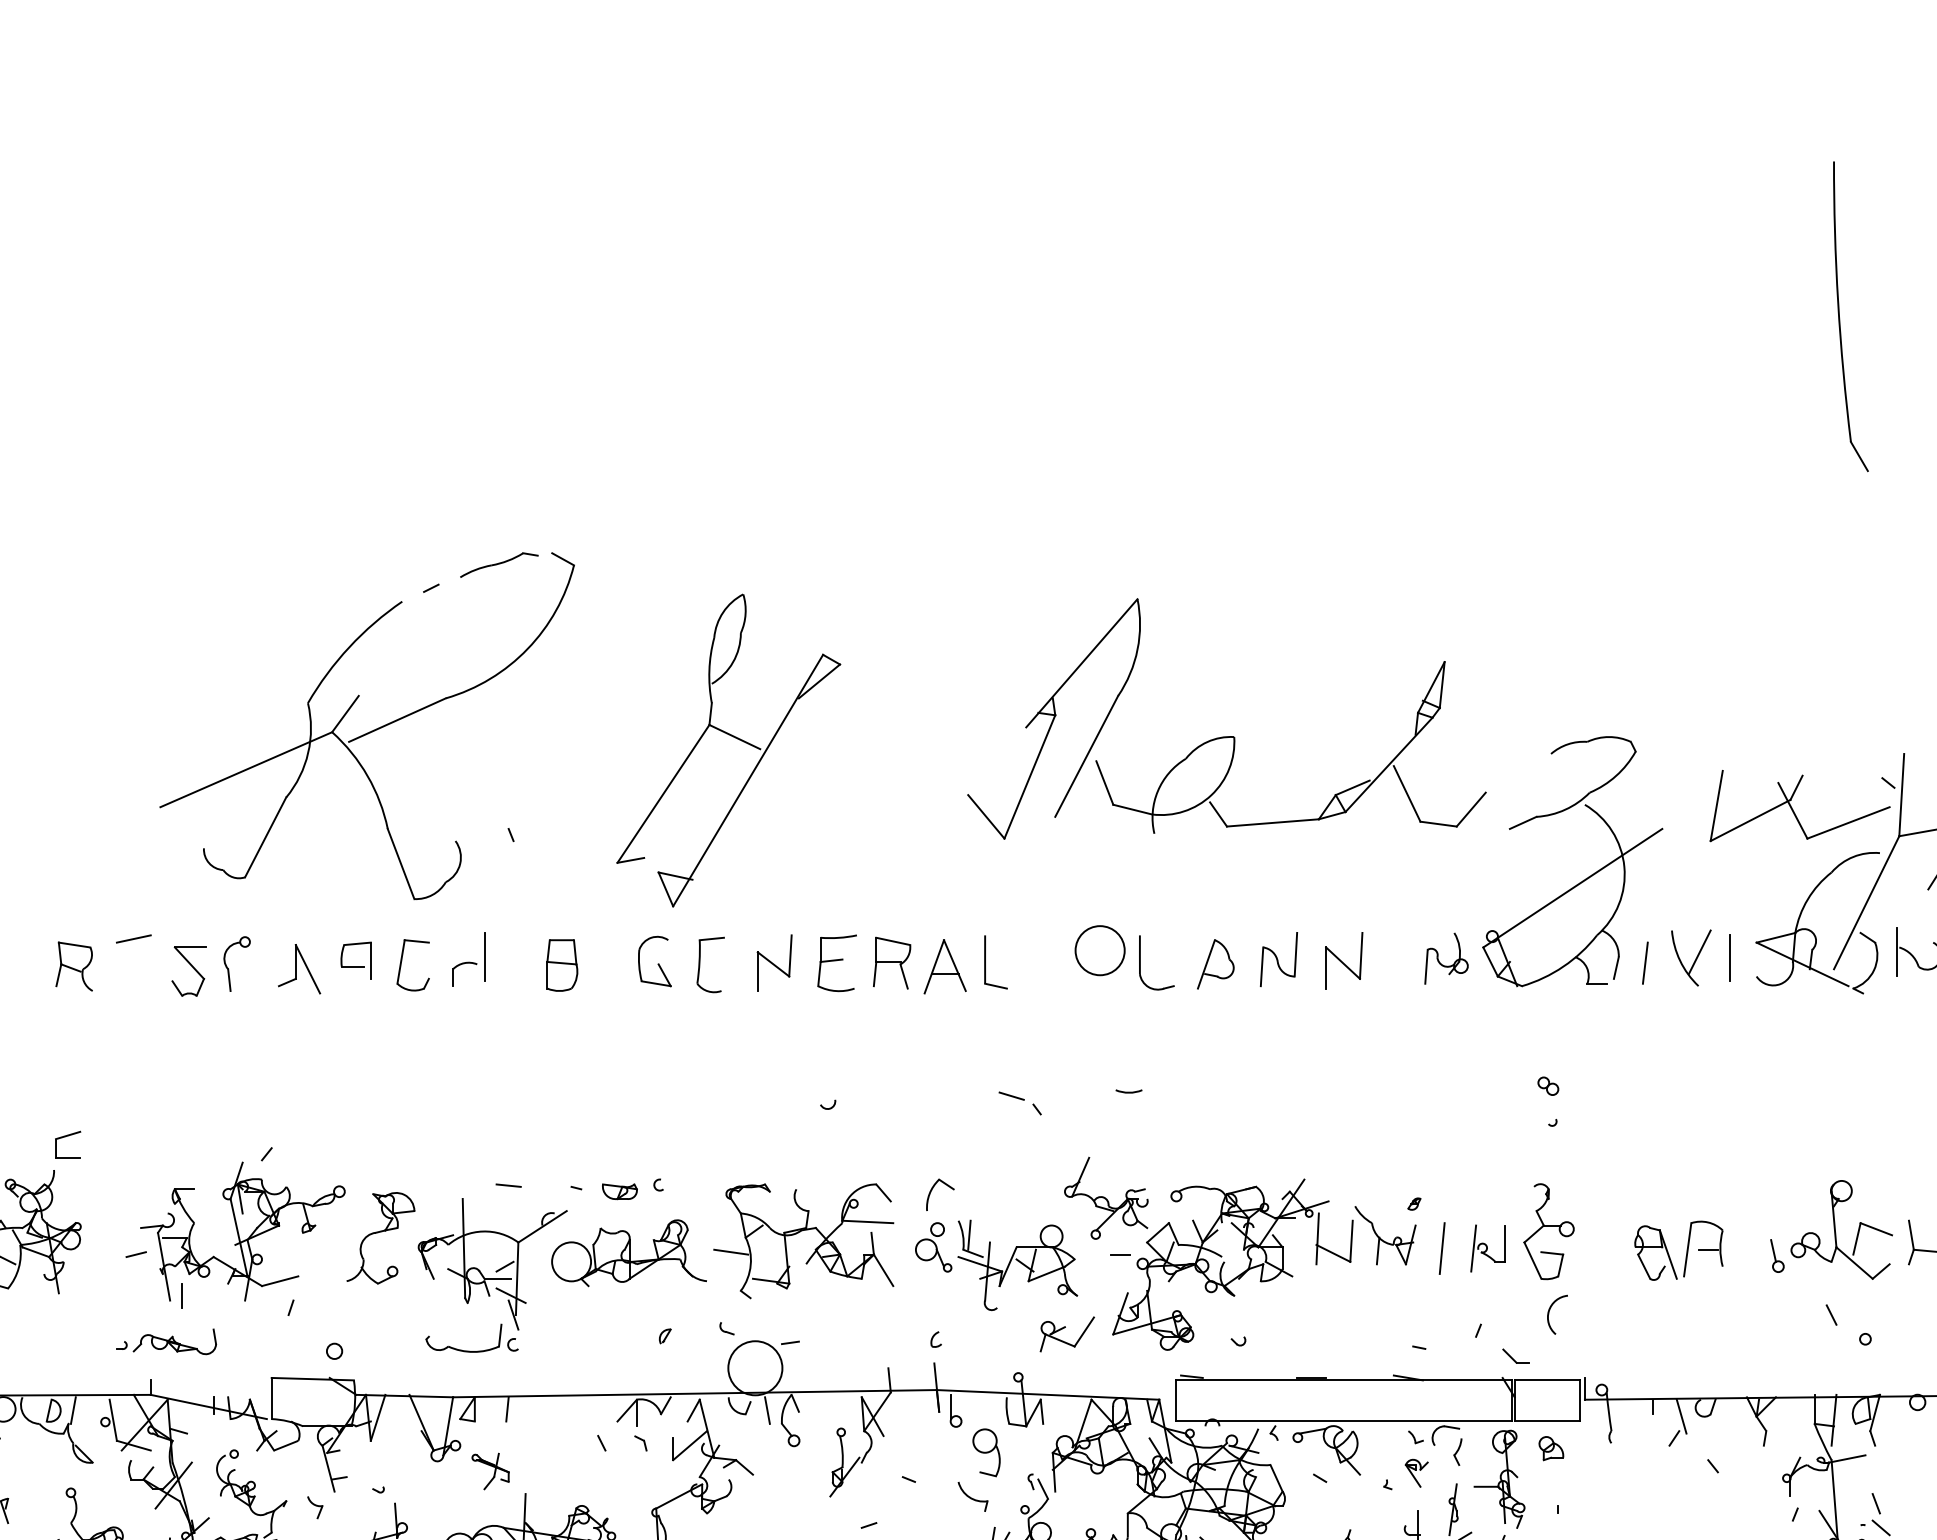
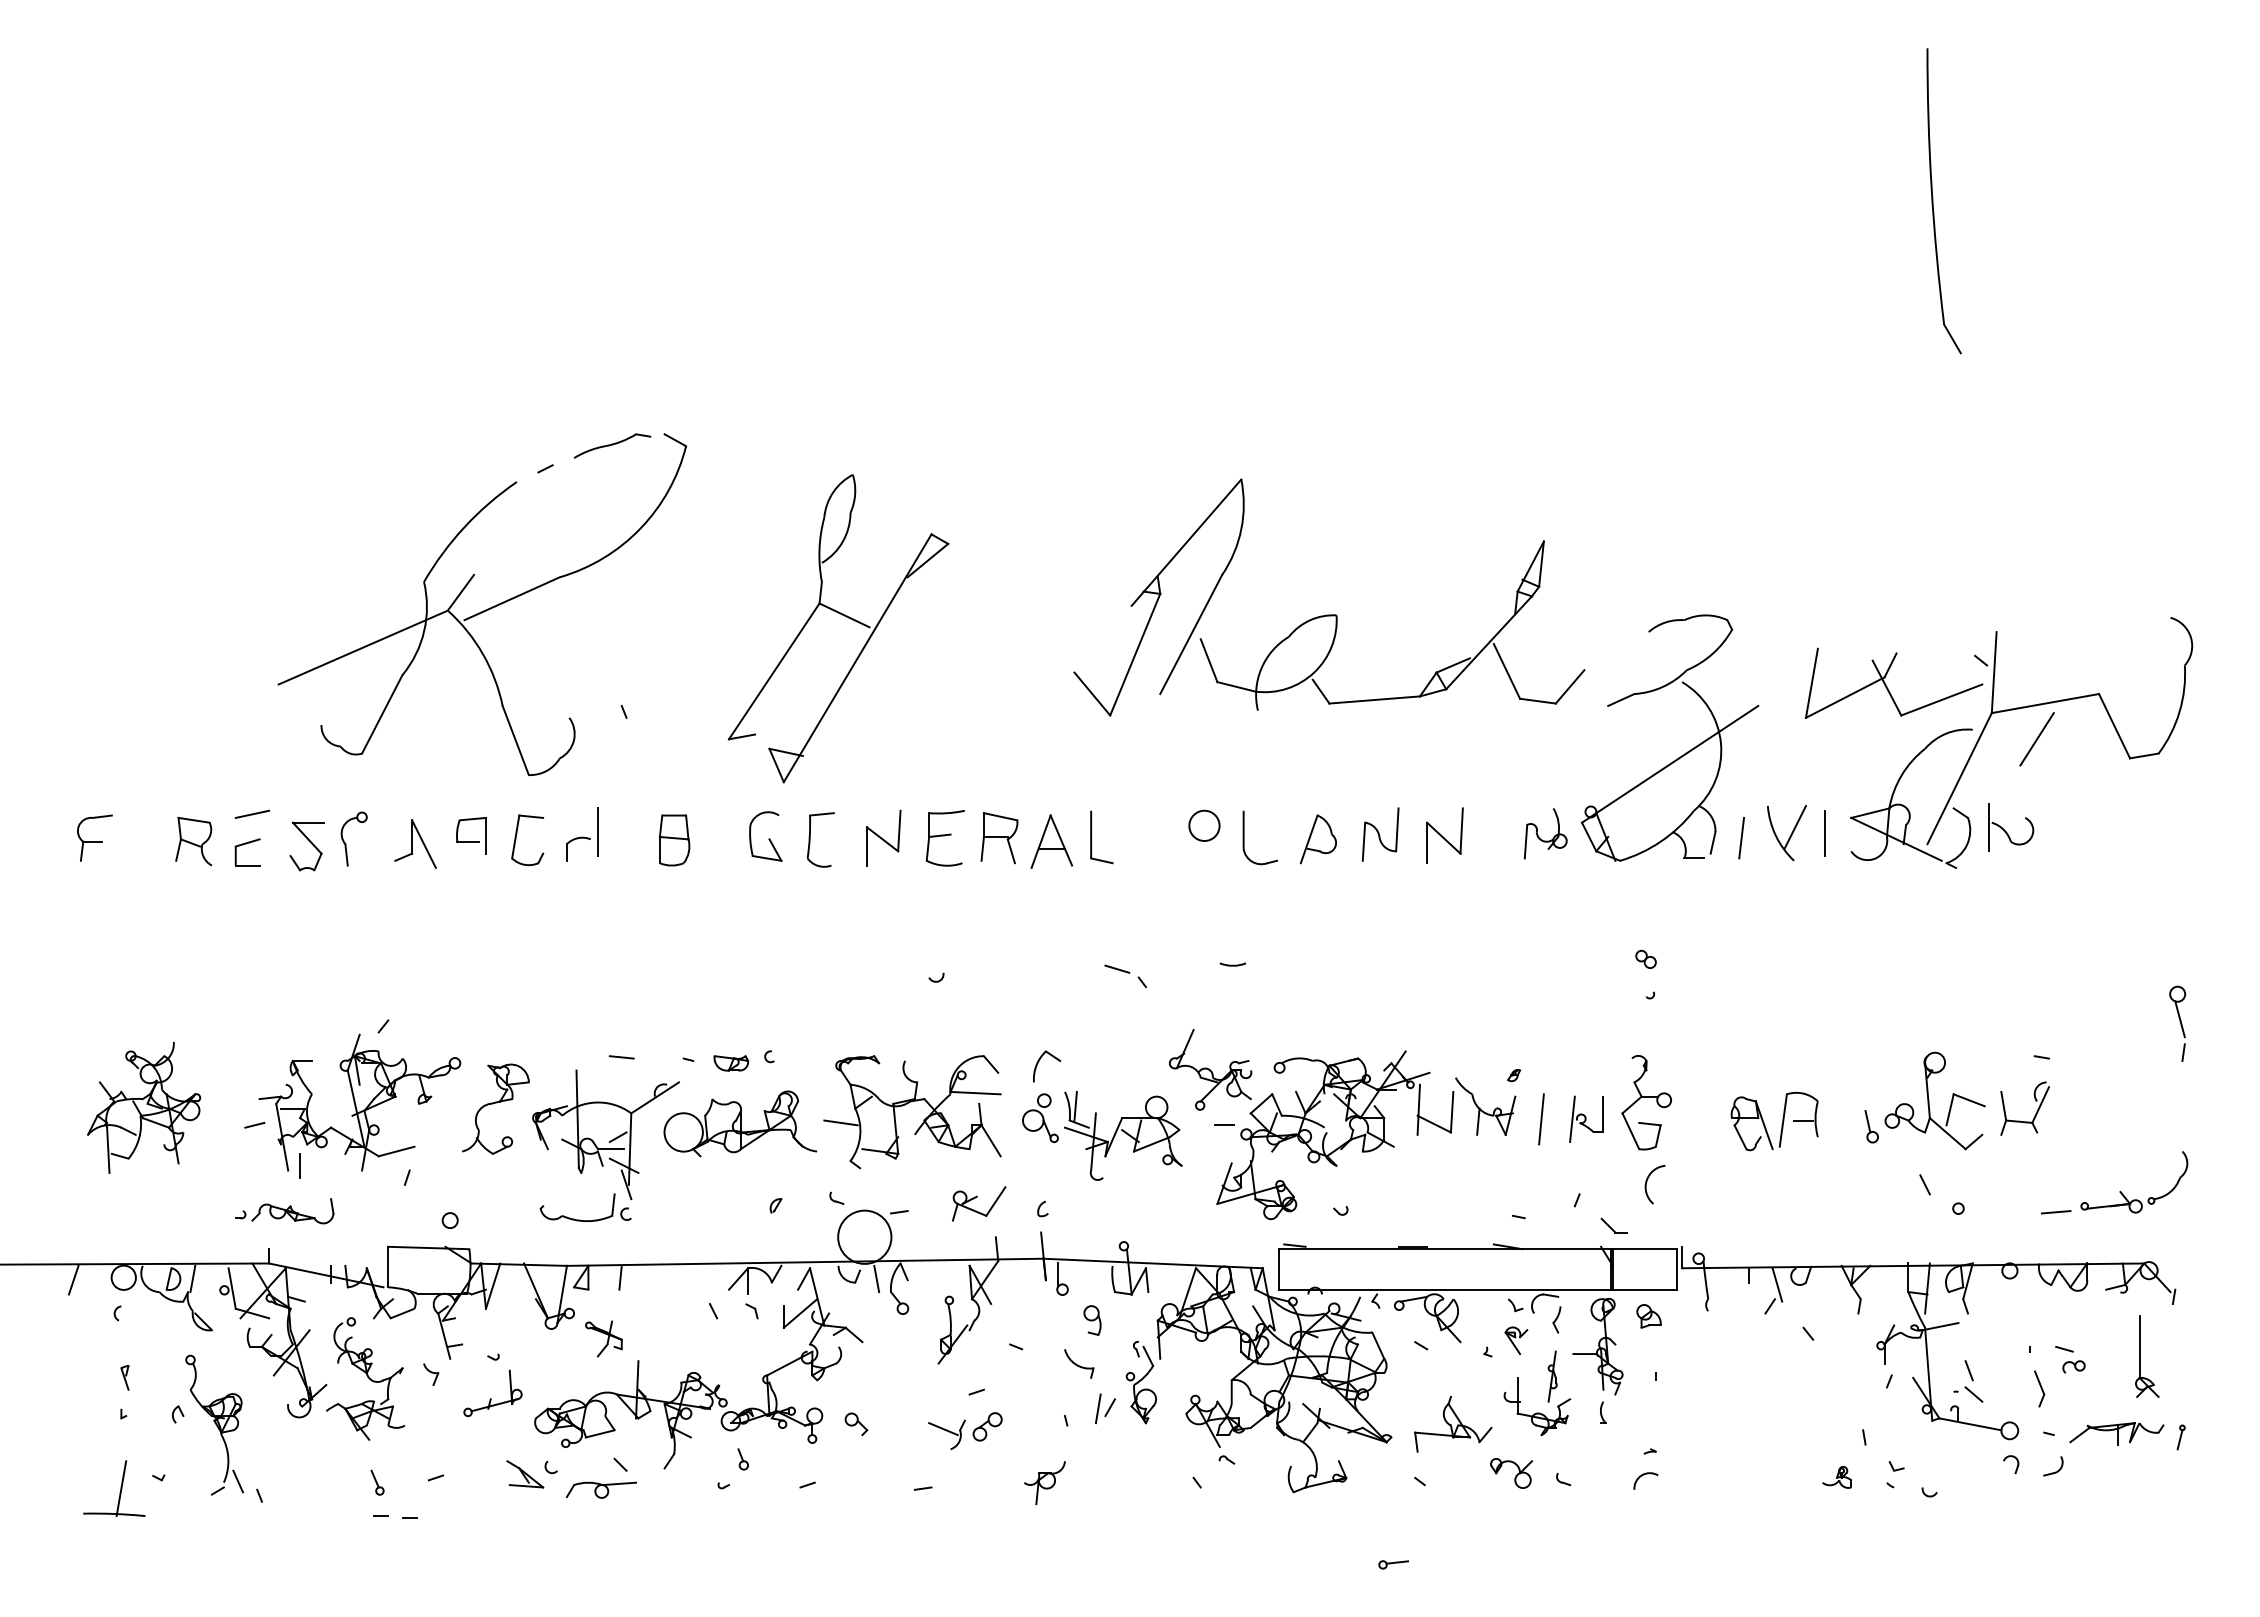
circle: (1100, 950) -> (1204, 825), size x0.62
part: (66, 1137) -> (246, 844), moved
part: (1065, 1327) -> (977, 1197), moved
part: (986, 1452) -> (1092, 1320), size x0.62

